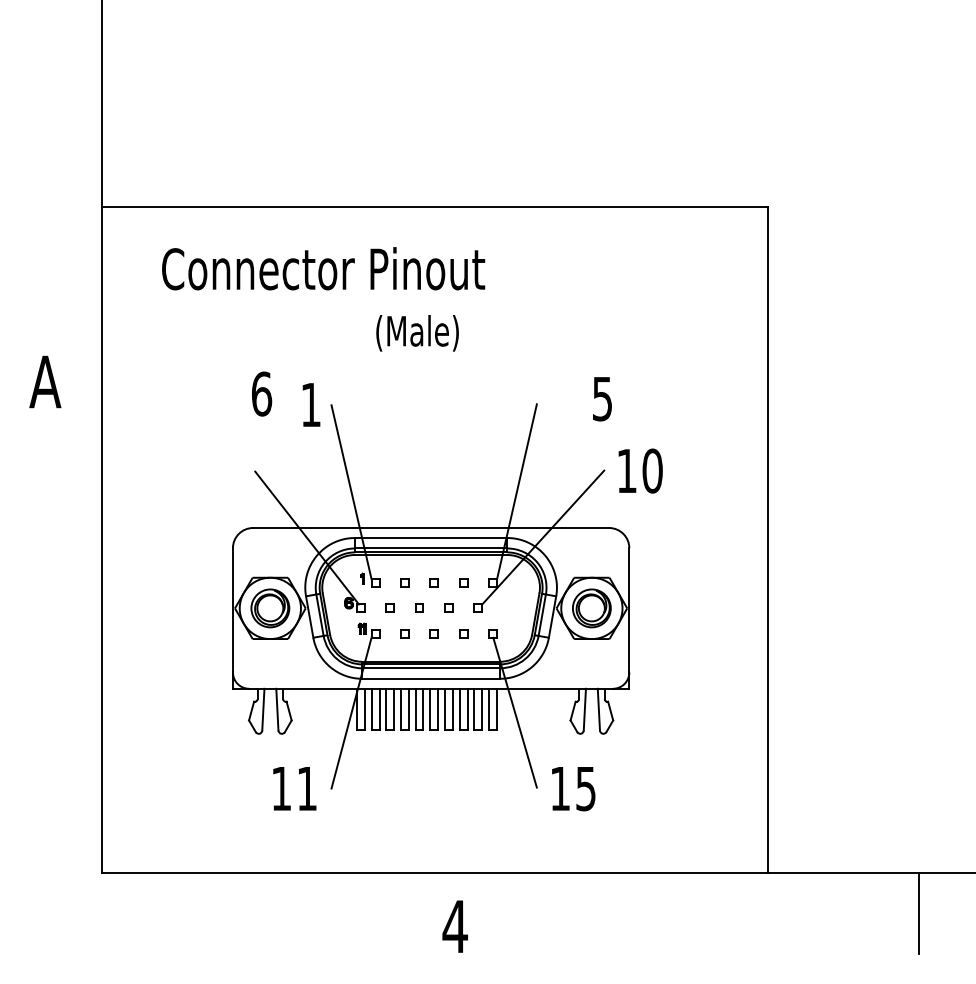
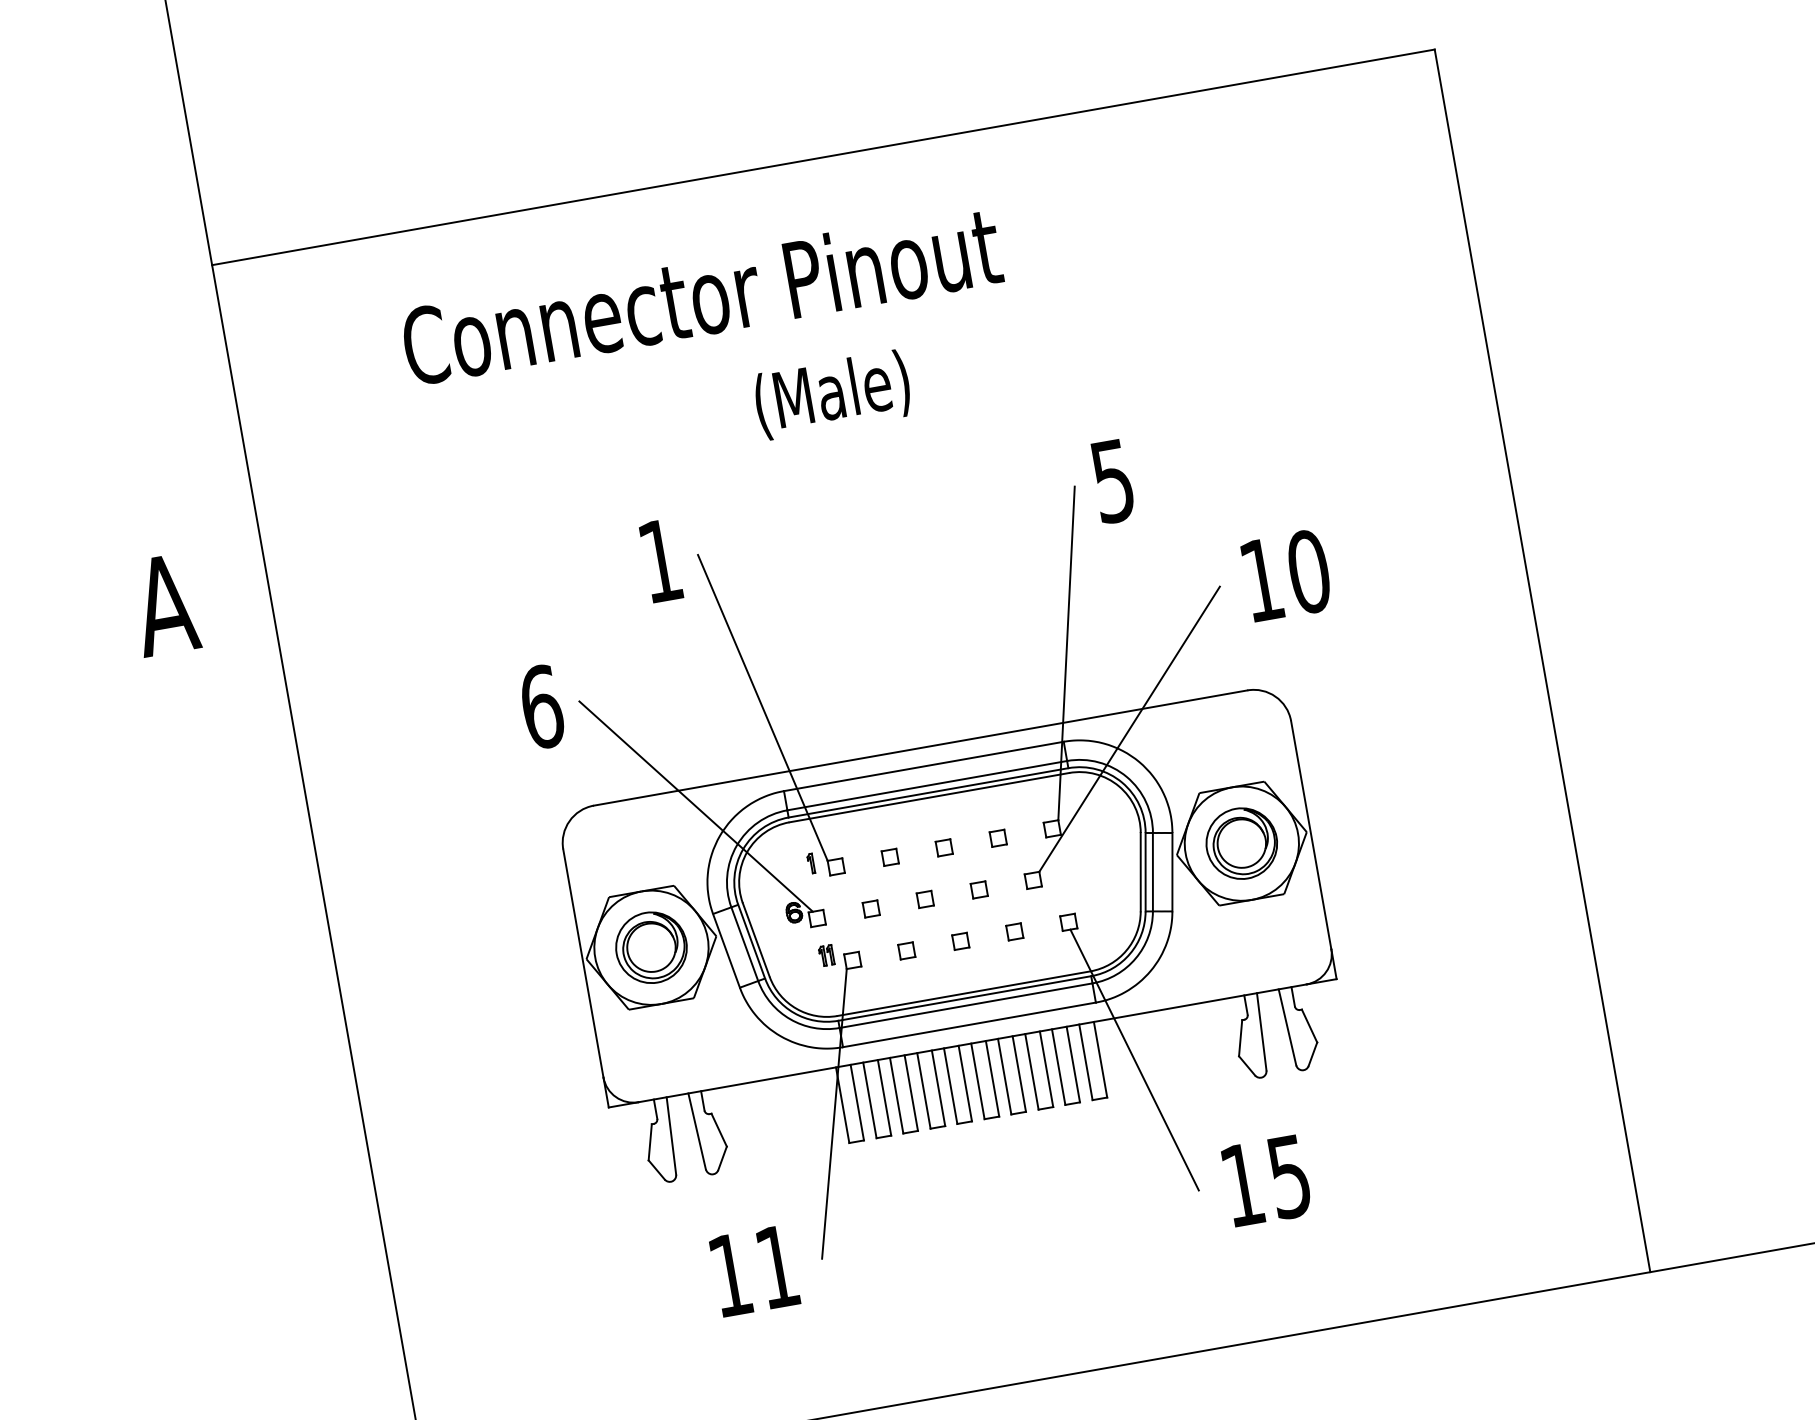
text: (323, 268) -> (701, 295), moved
text: (262, 393) -> (542, 705), moved
text: (602, 399) -> (1113, 482), moved

